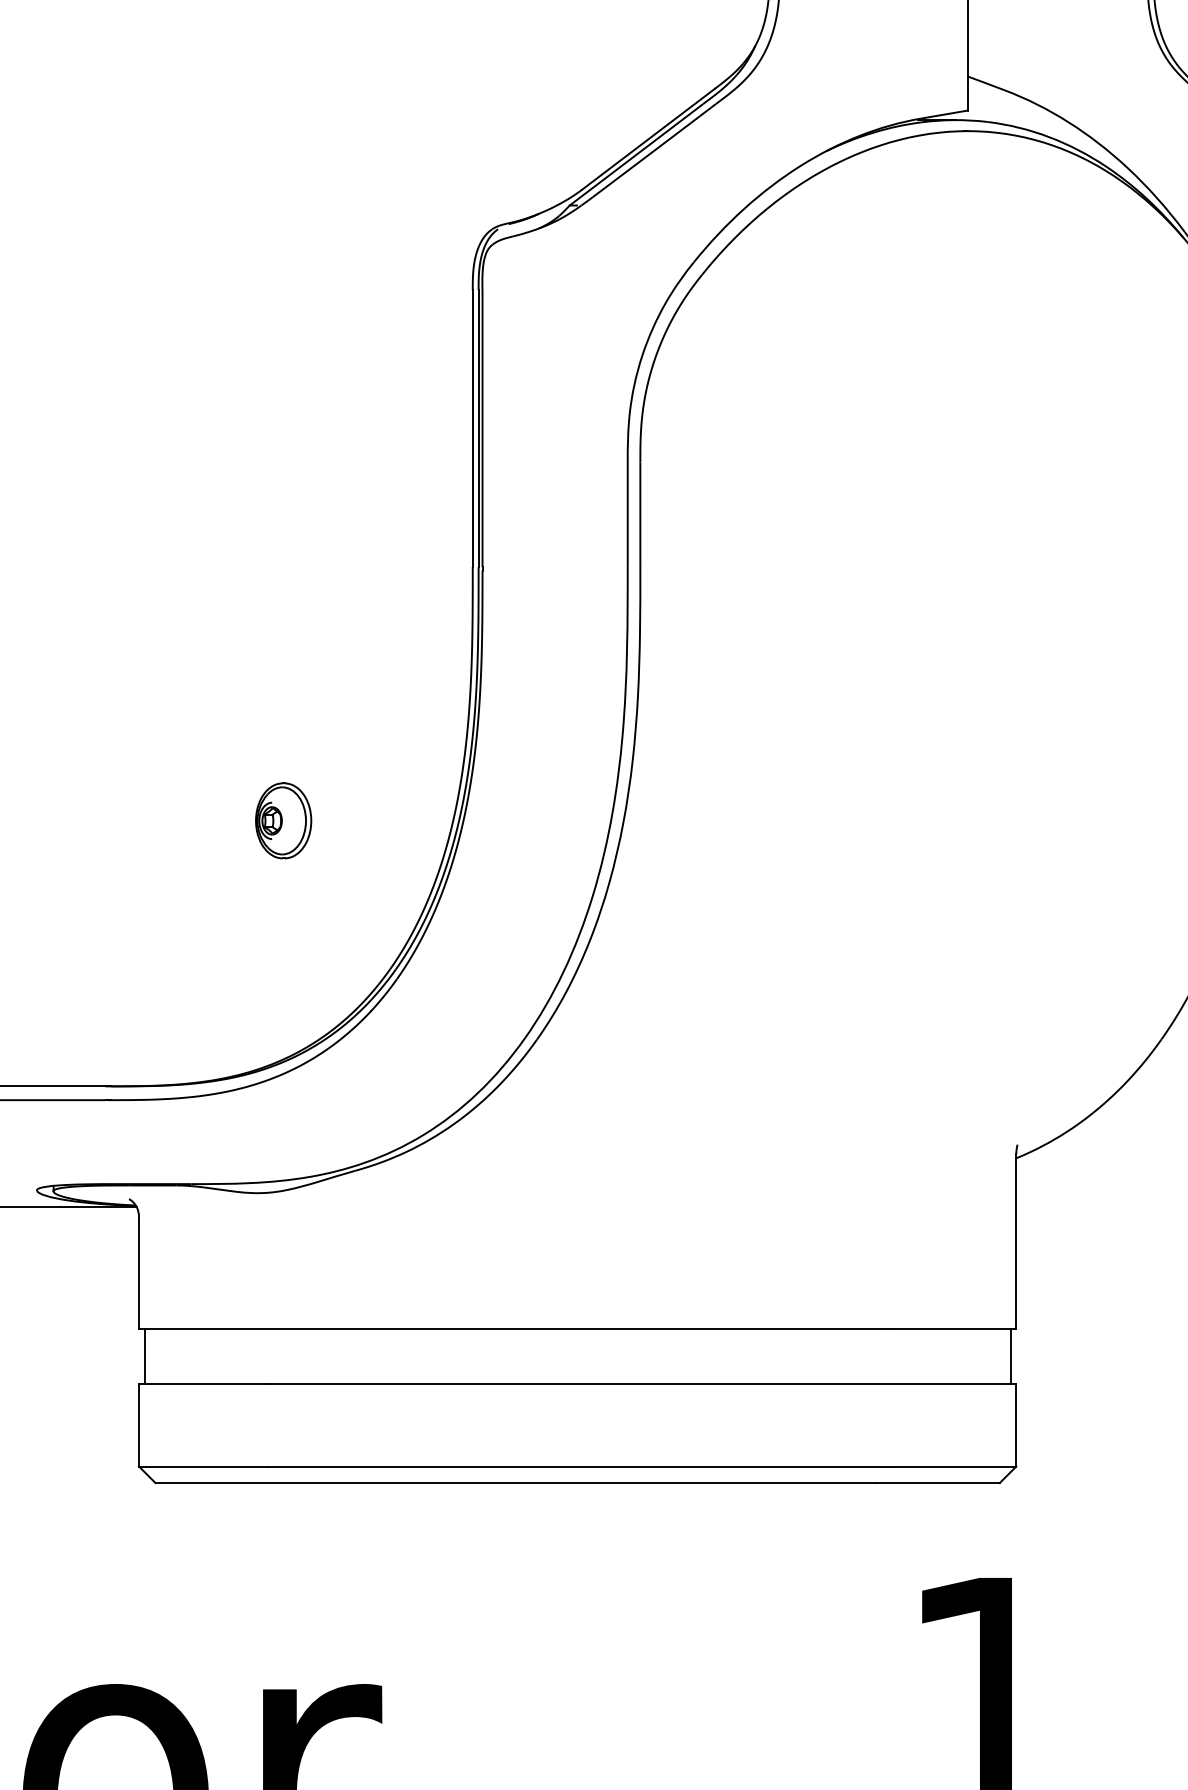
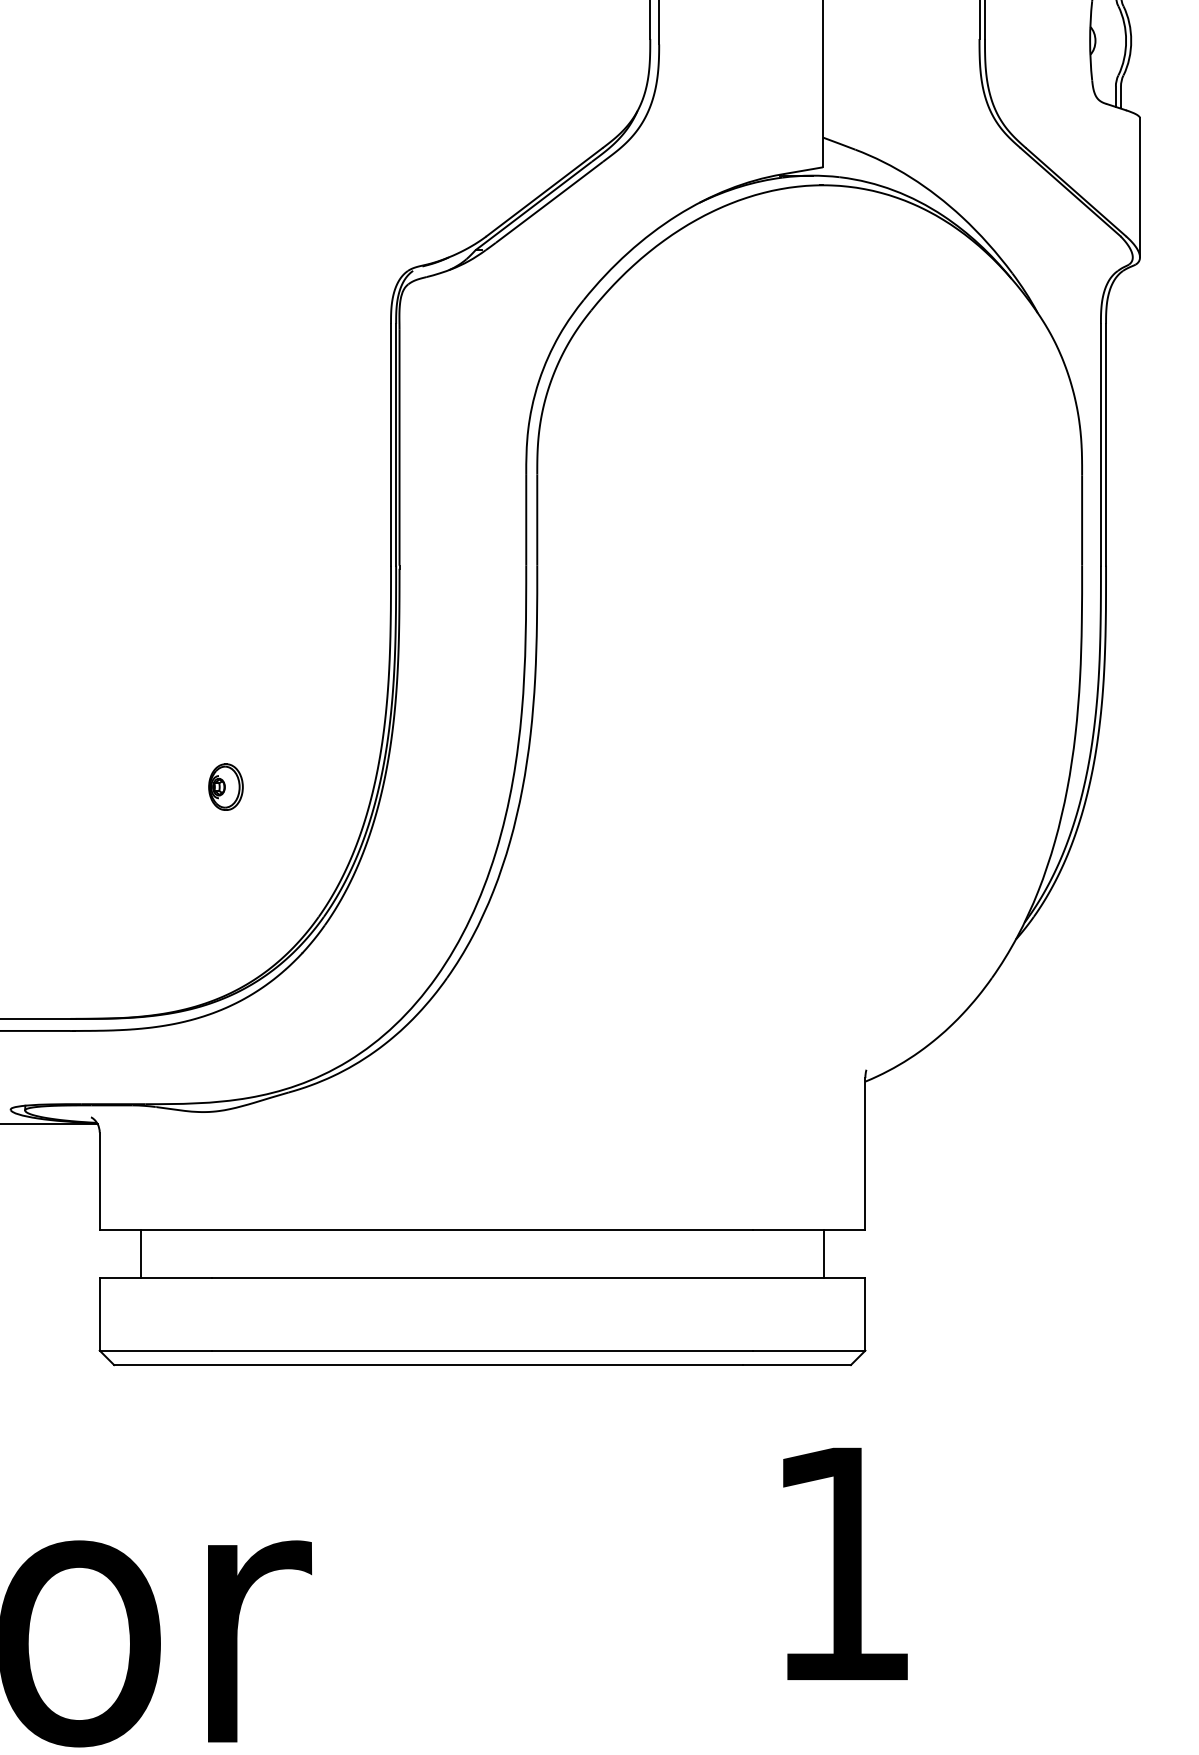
part: (283, 820) -> (225, 786), size x0.7
line: (144, 1356) -> (140, 1254), moved
line: (1010, 1356) -> (823, 1254), moved

